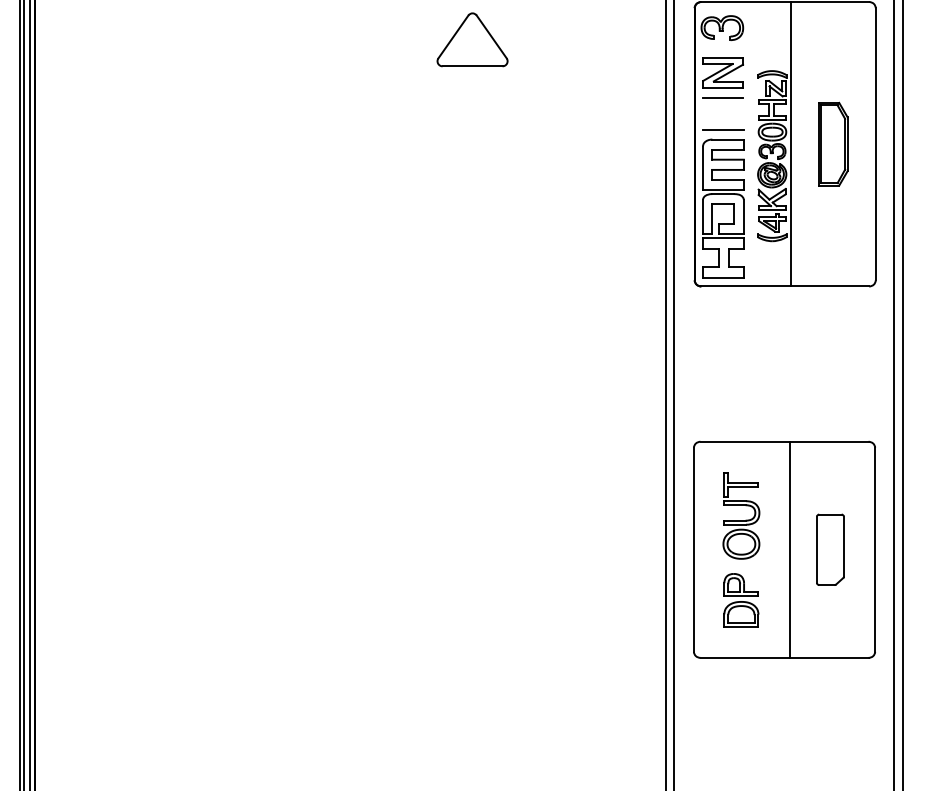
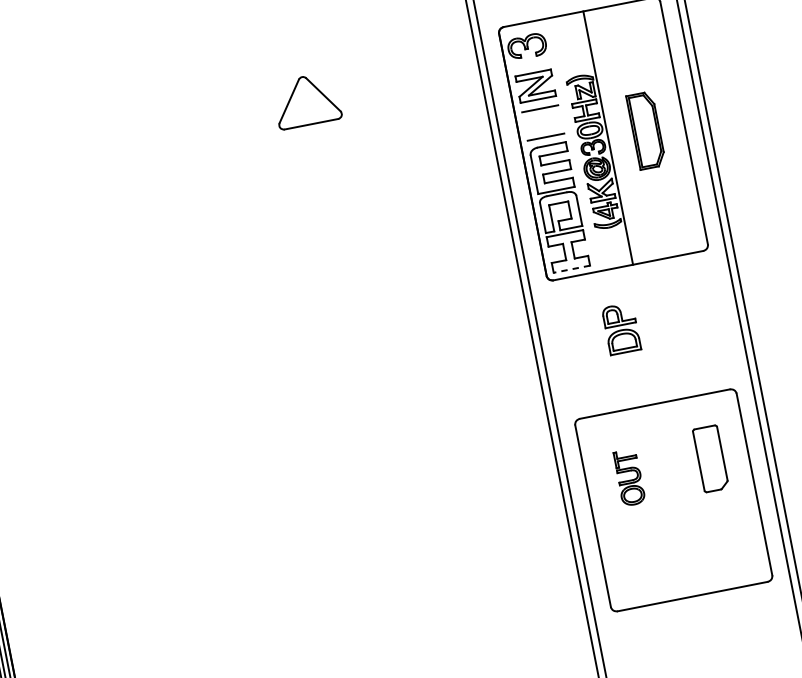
line: (722, 278) -> (571, 269), solid -> dashed
part: (741, 515) -> (629, 477), size x0.7
line: (789, 549) -> (678, 499), removed
part: (830, 549) -> (710, 458), moved
part: (741, 600) -> (621, 329), moved

